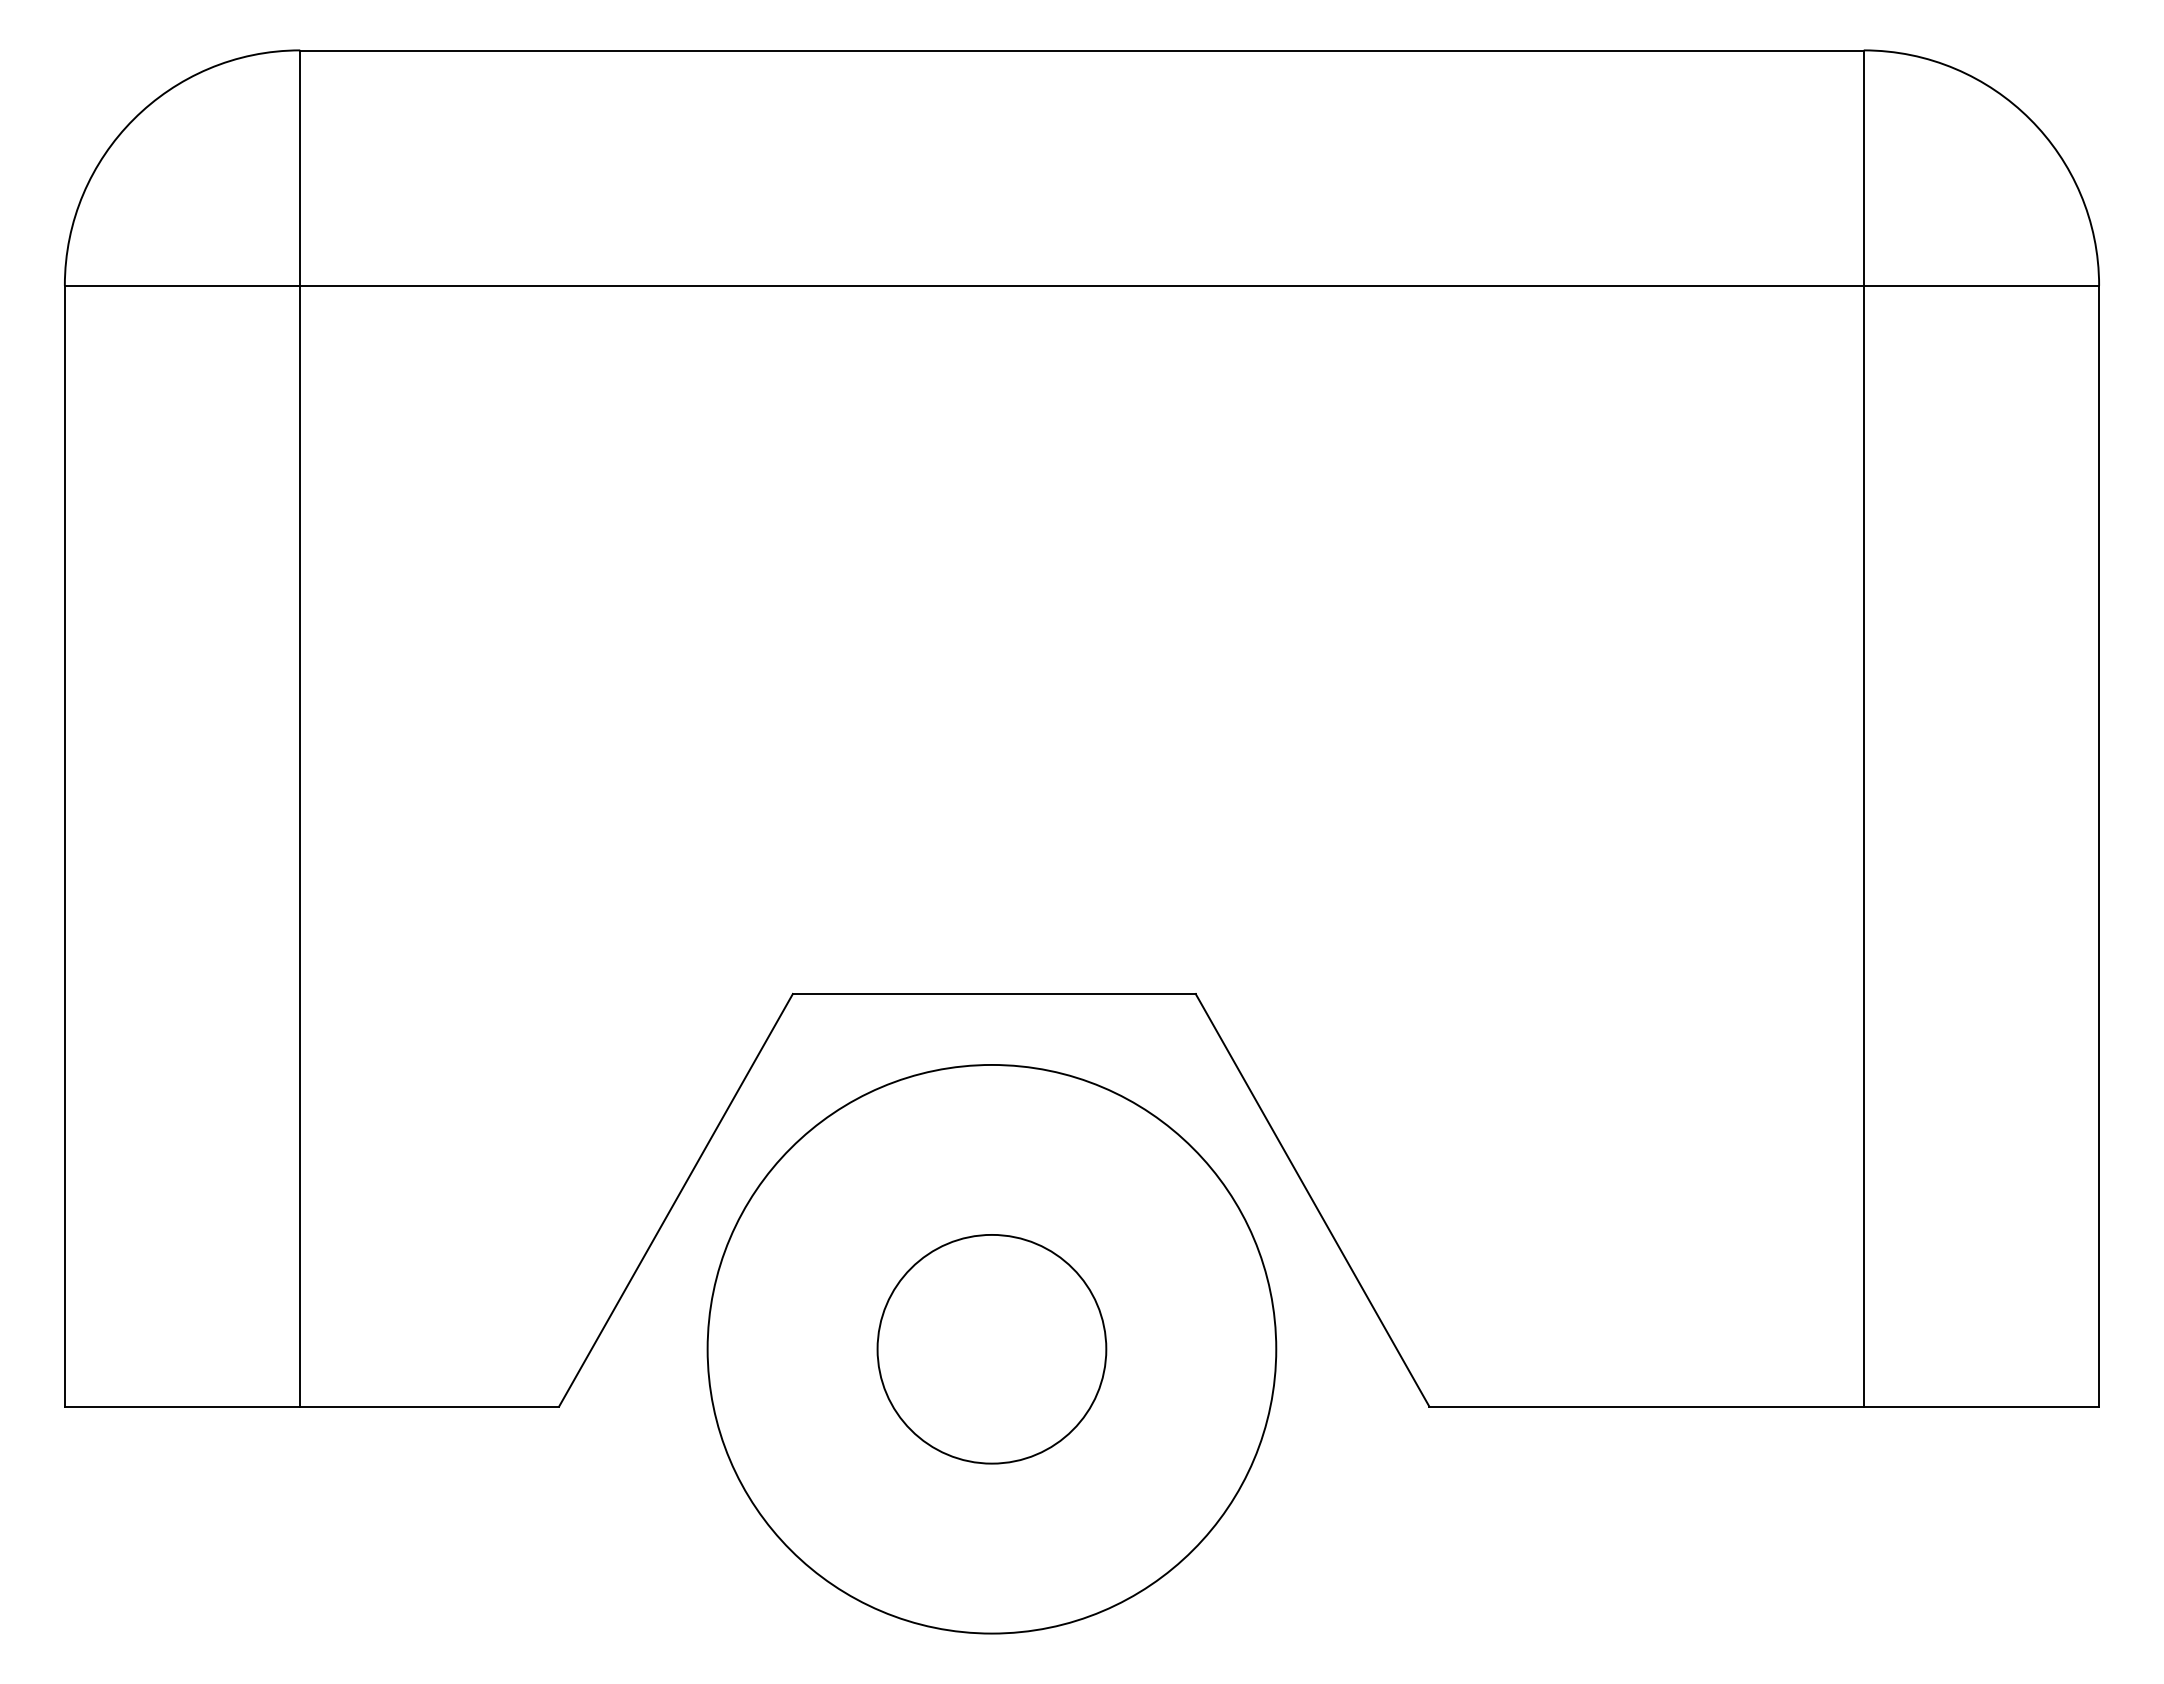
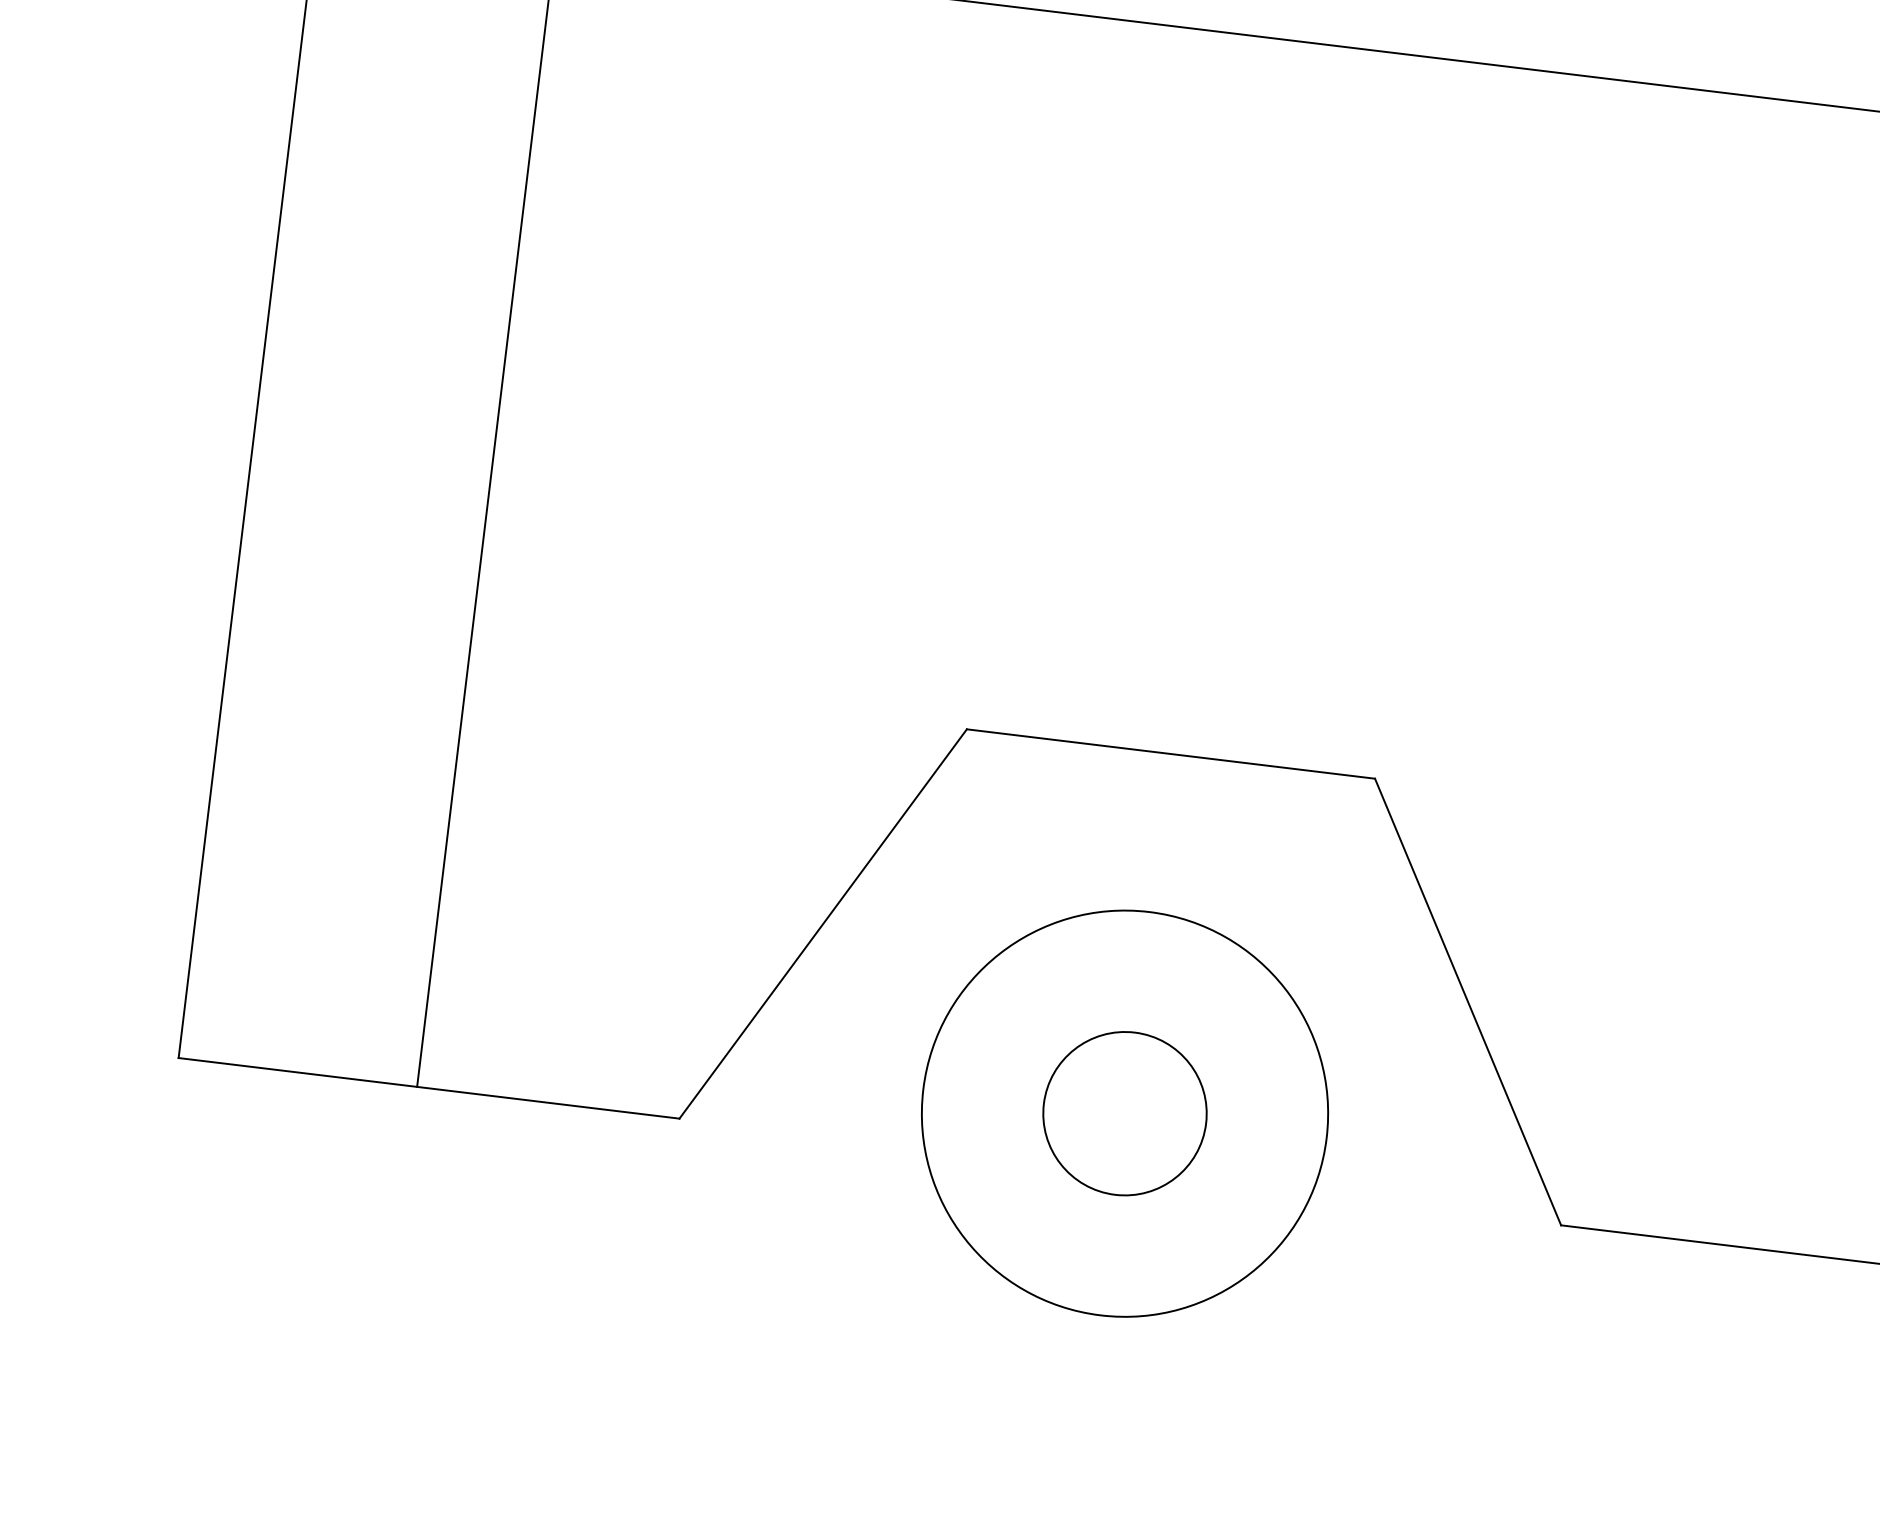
circle: (991, 1348) -> (1124, 1112), size x0.7
circle: (991, 1348) -> (1124, 1112), size x0.7

